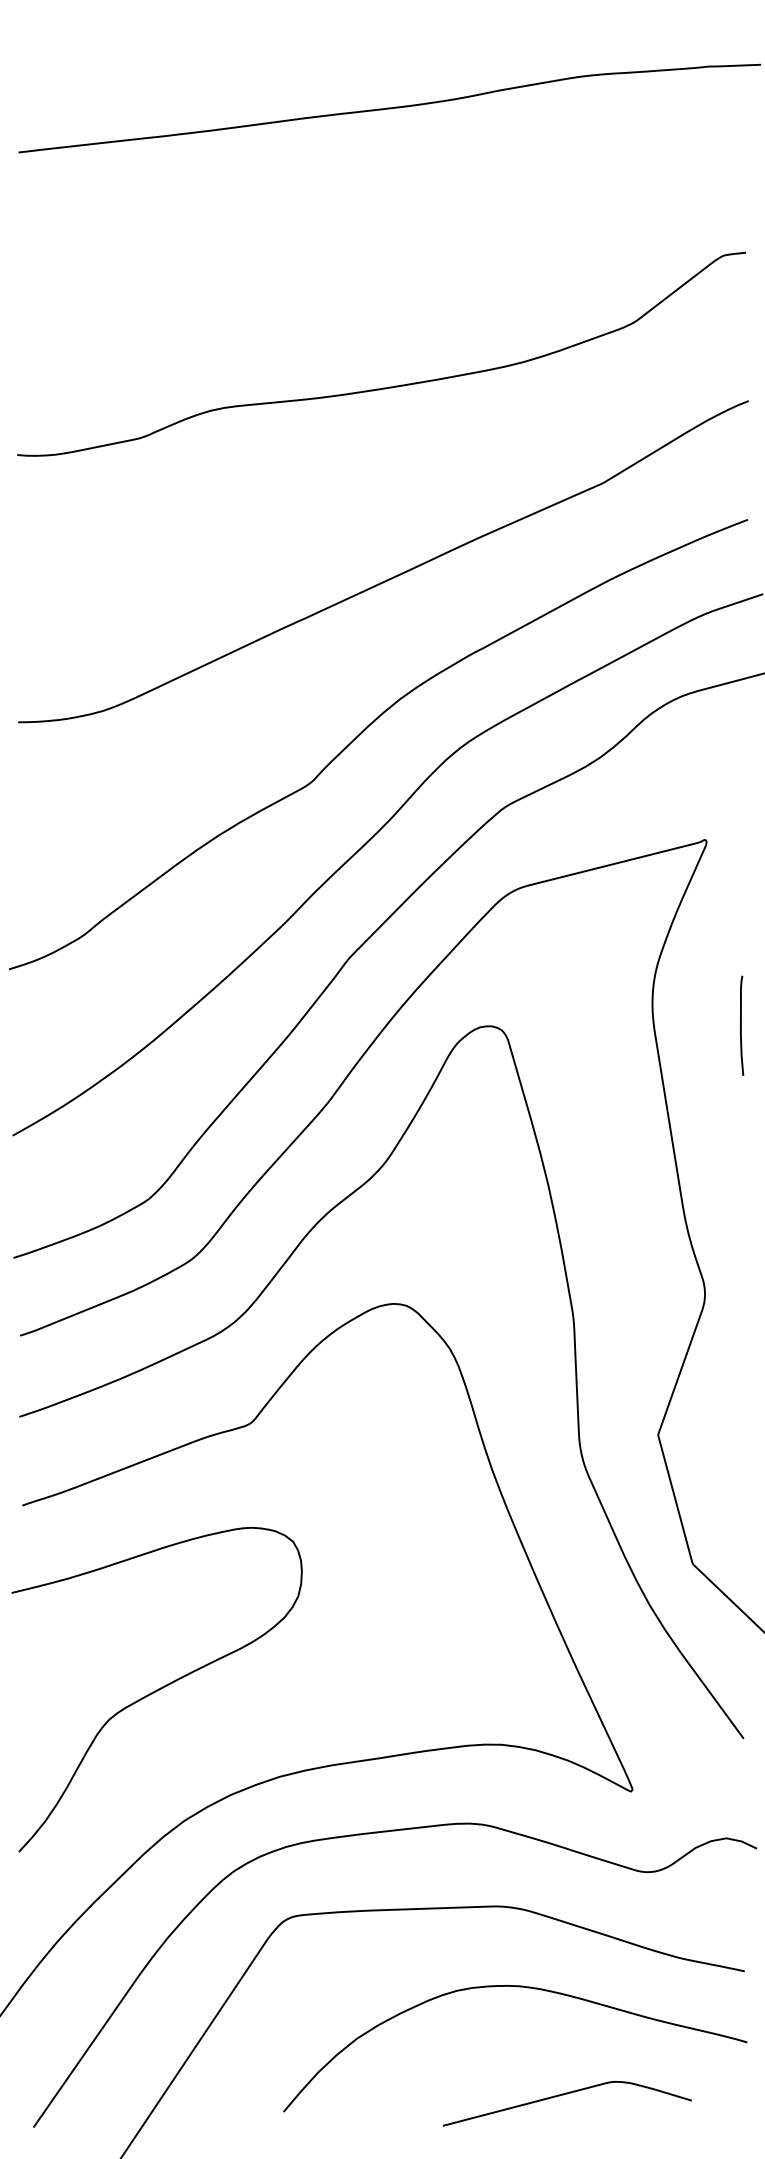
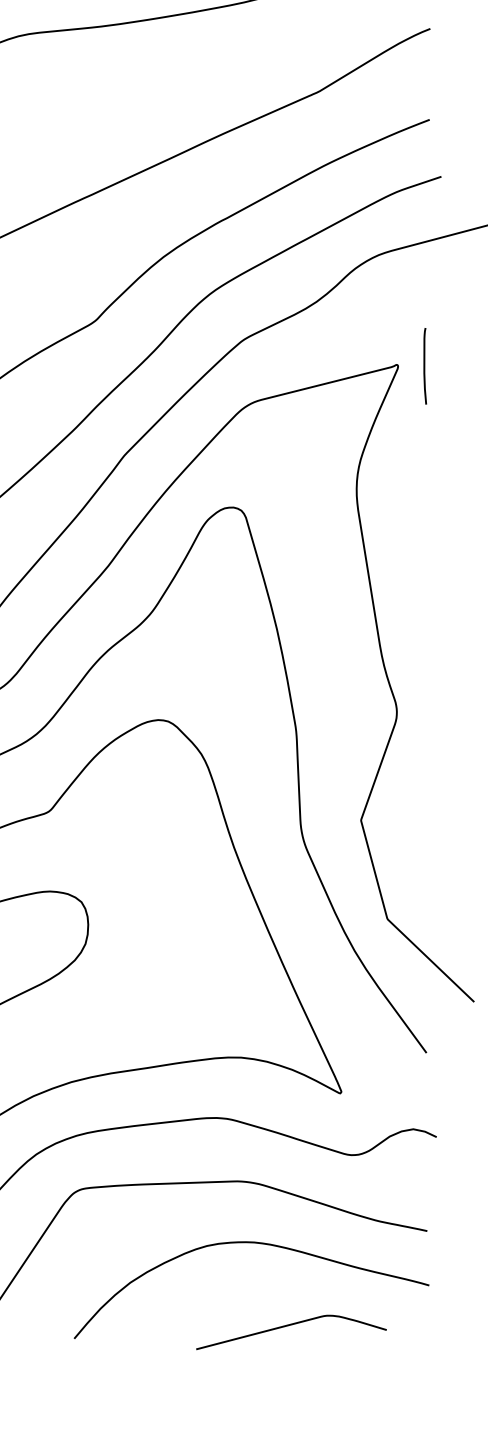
curve: (741, 1025) -> (424, 366), moved

